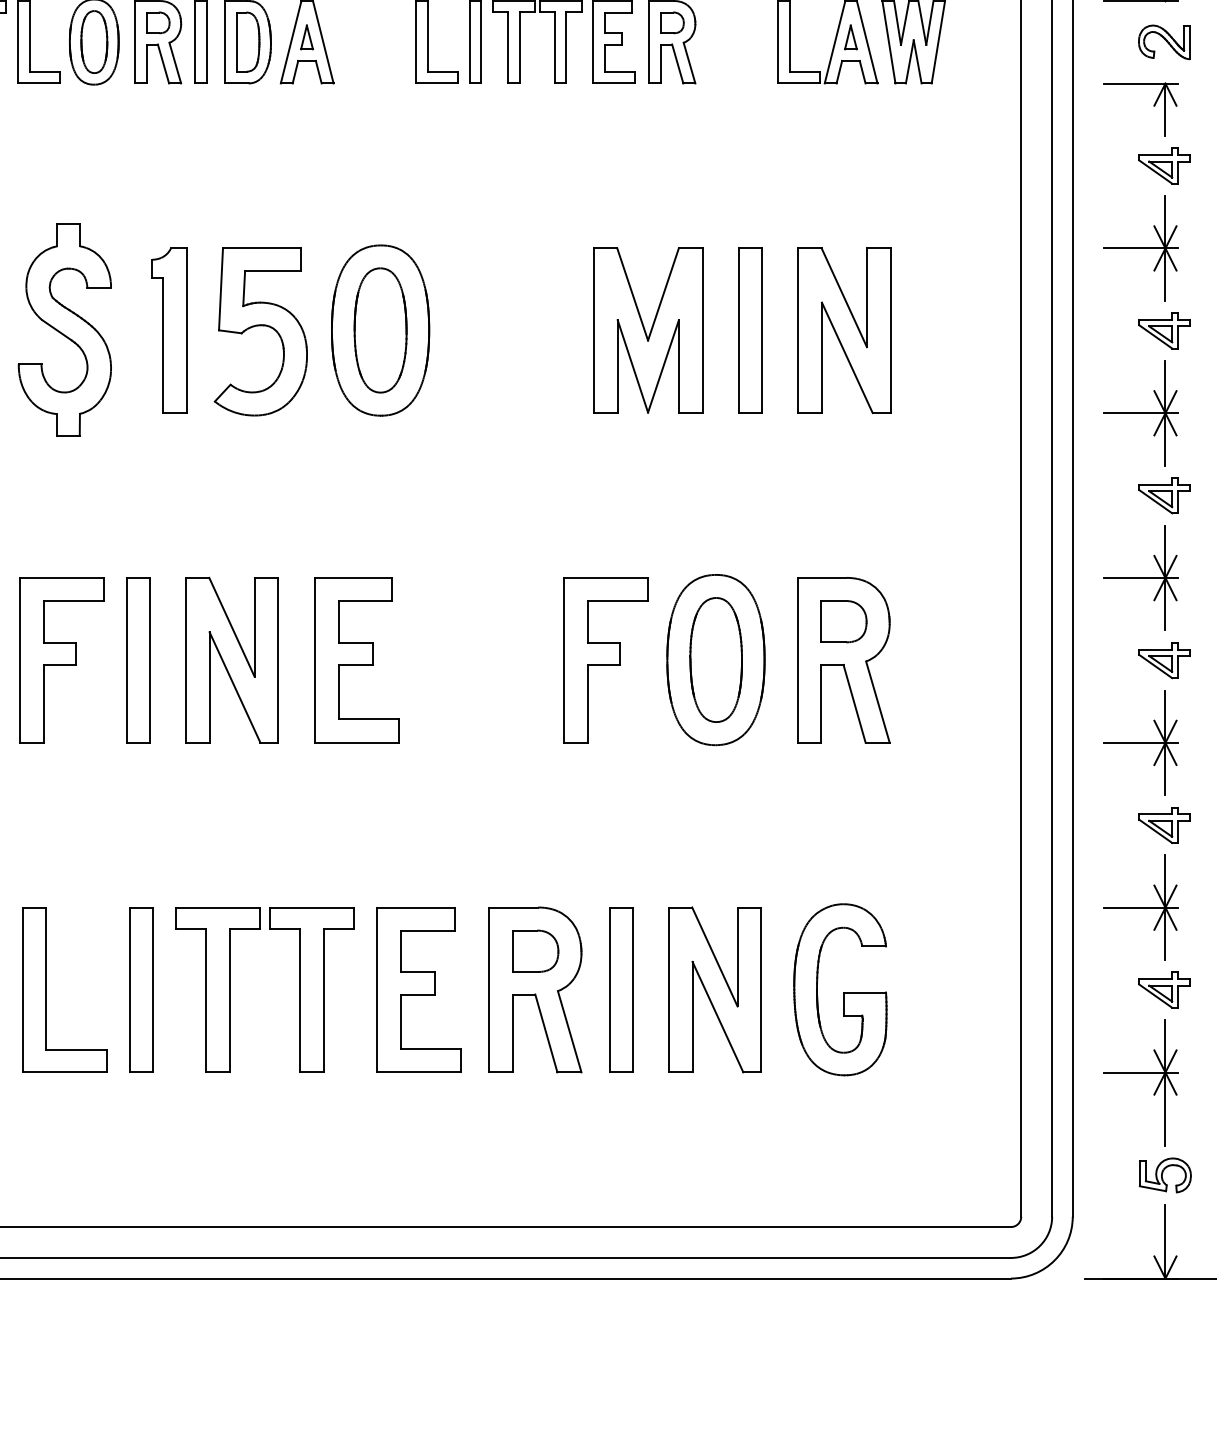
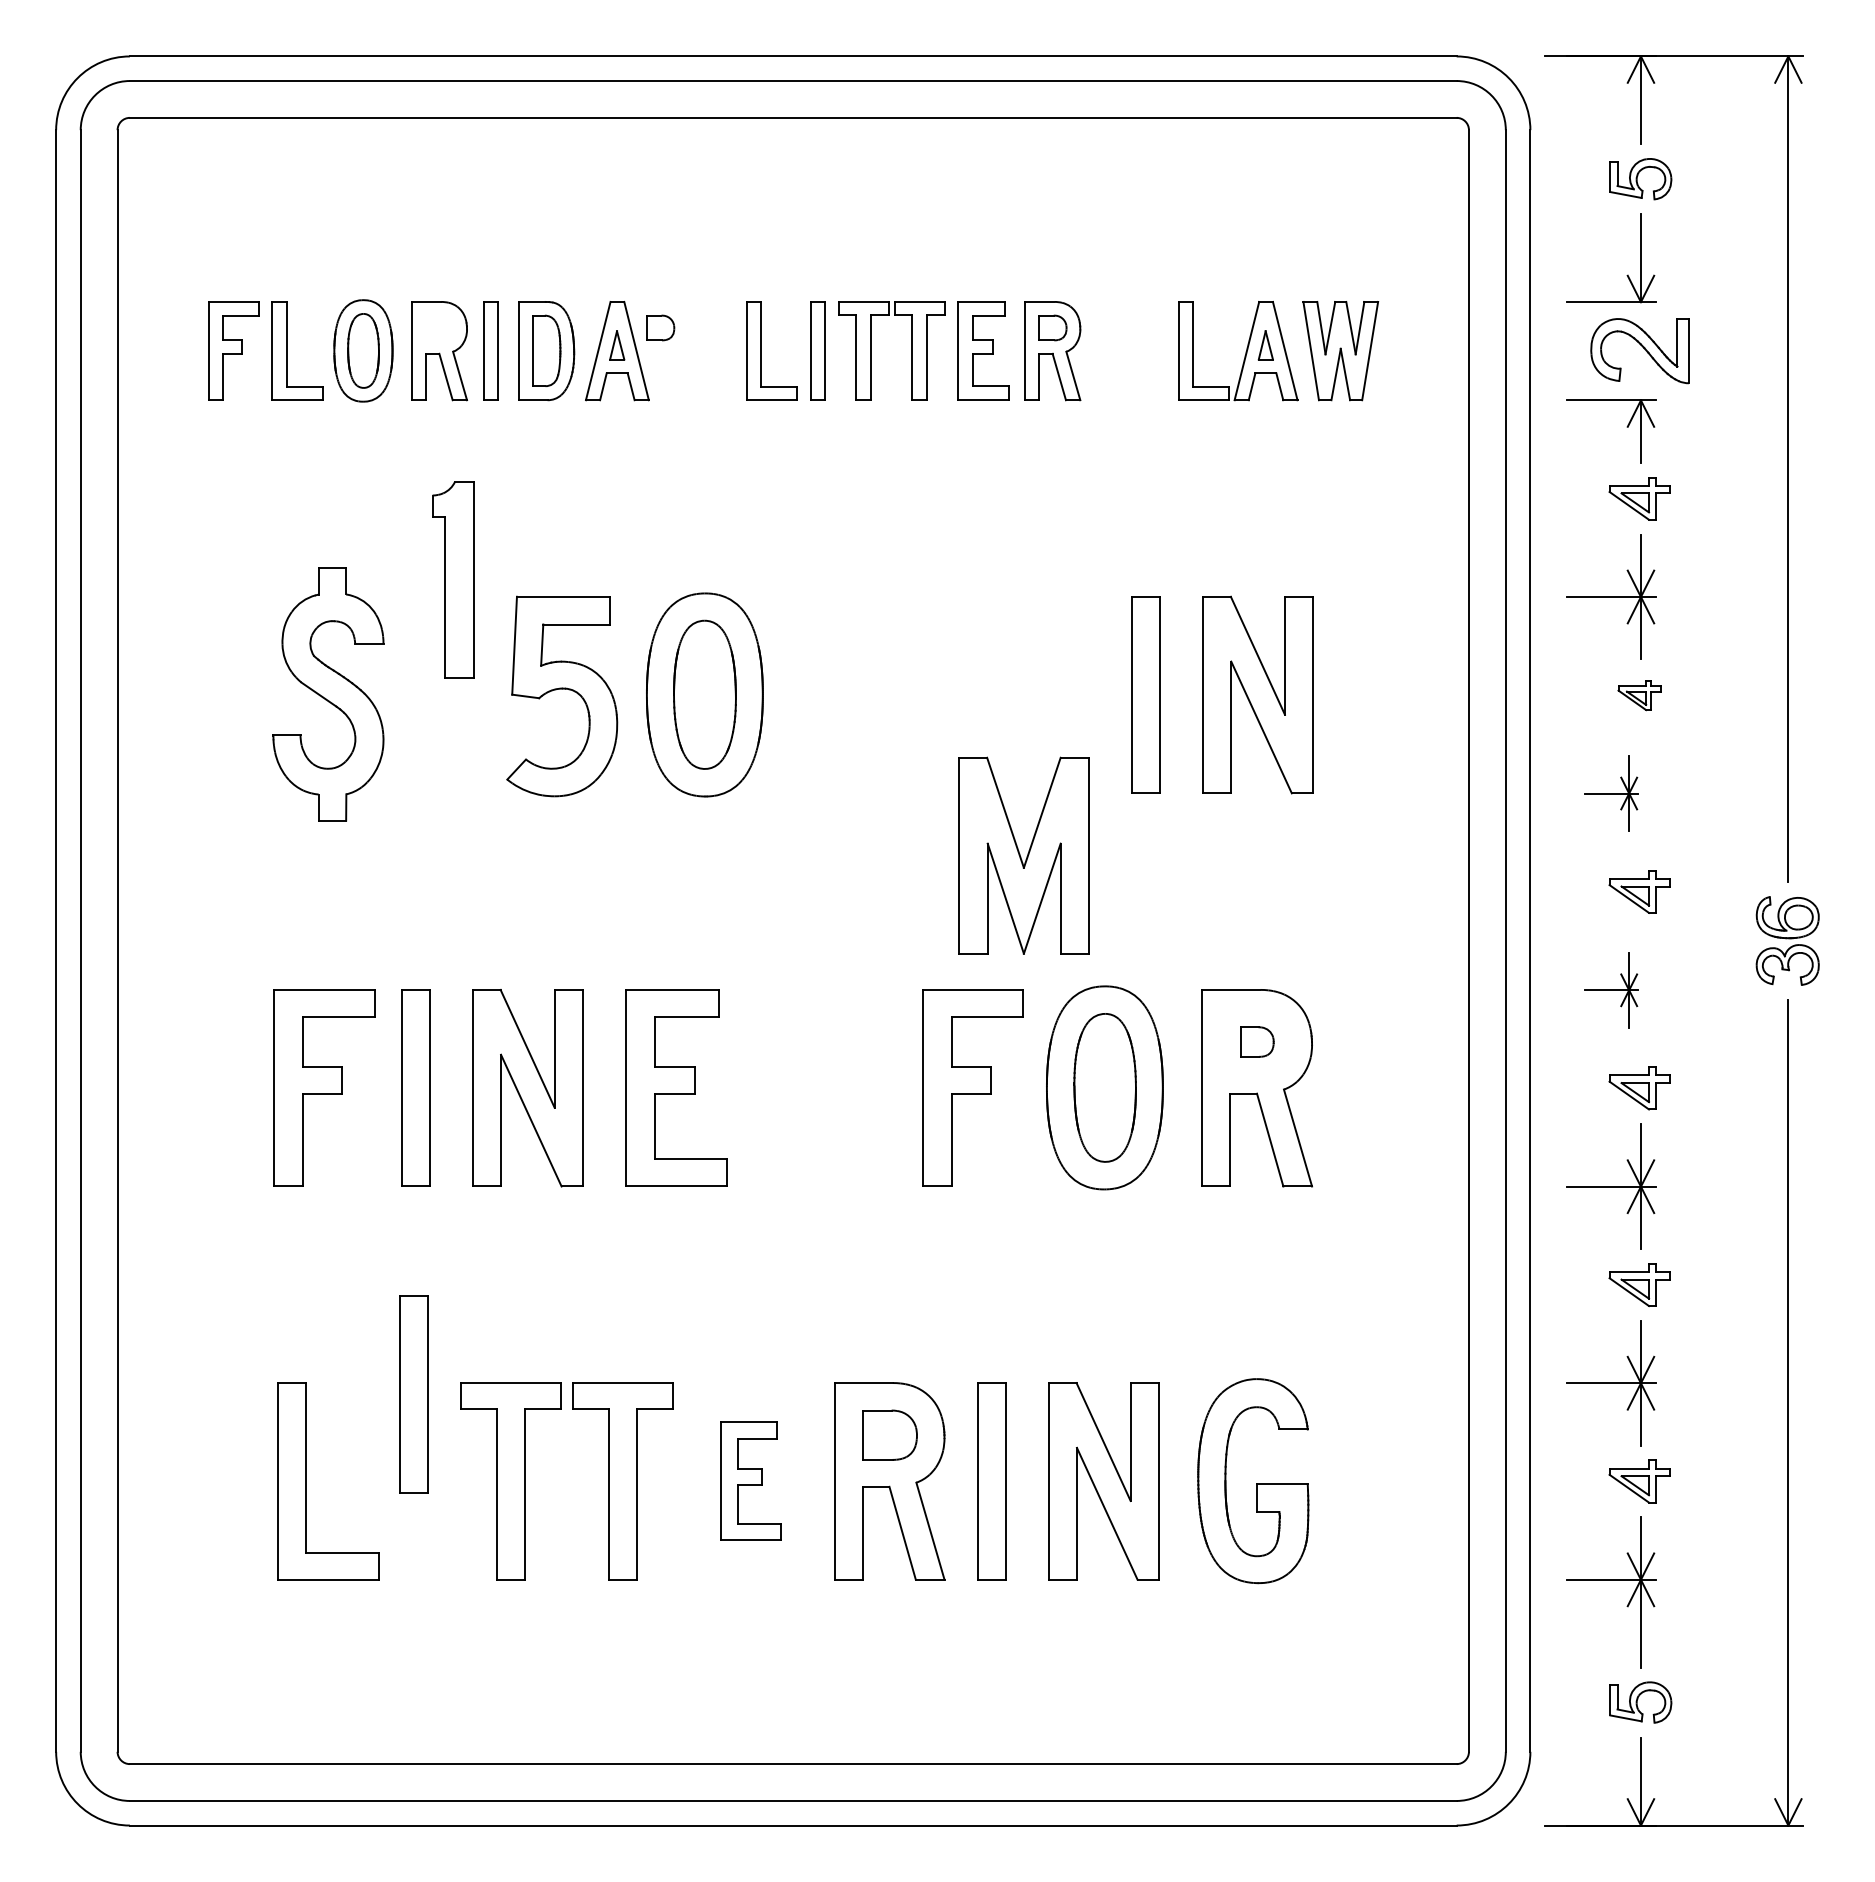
part: (158, 22) -> (660, 327), moved
part: (1164, 42) -> (1639, 351), size x1.6
part: (169, 330) -> (453, 579), moved
part: (647, 330) -> (1023, 855), moved
part: (1164, 331) -> (1639, 695), size x0.7
part: (1140, 413) -> (1611, 793), size x0.6
part: (1140, 578) -> (1611, 990), size x0.6
part: (843, 621) -> (1257, 1041), size x0.6
part: (141, 990) -> (413, 1394), moved
part: (418, 990) -> (750, 1481), size x0.6

